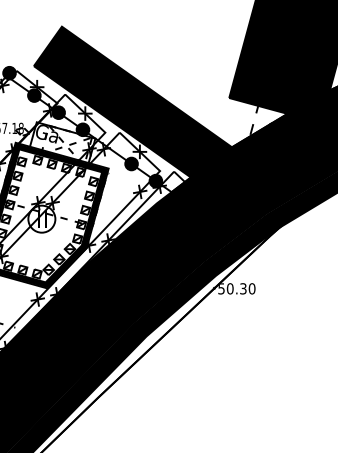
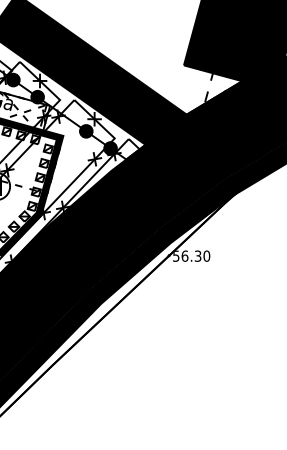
text: (230, 288) -> (185, 255), 50.30 -> 56.30

